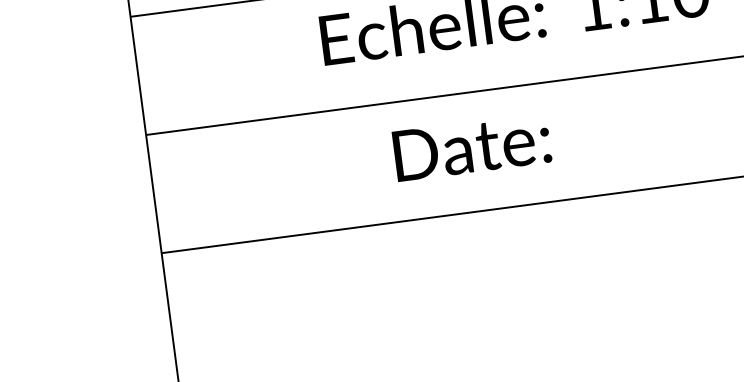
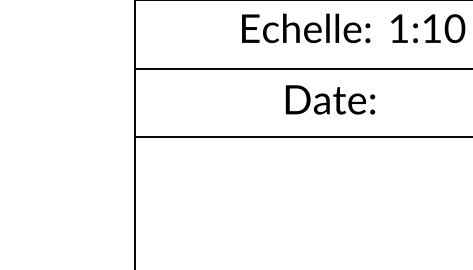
text: (472, 146) -> (330, 99), moved

